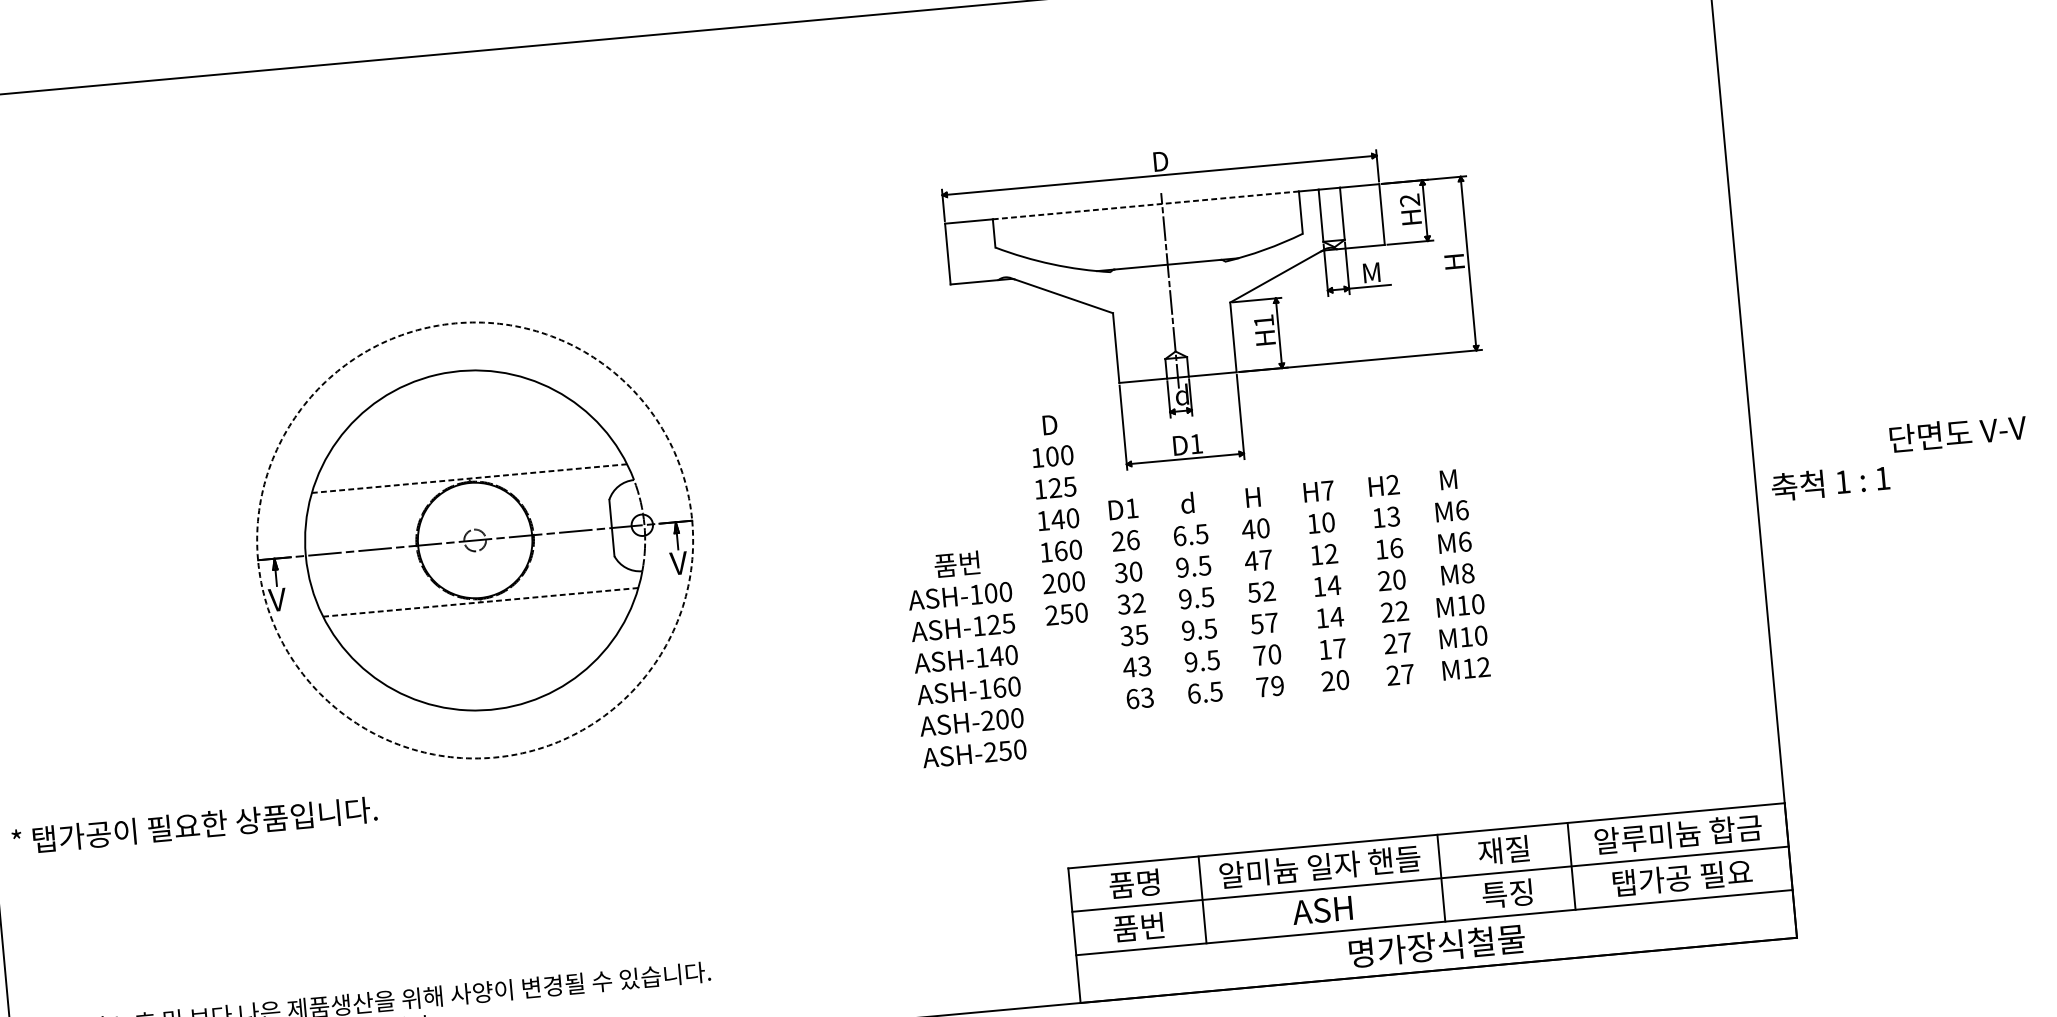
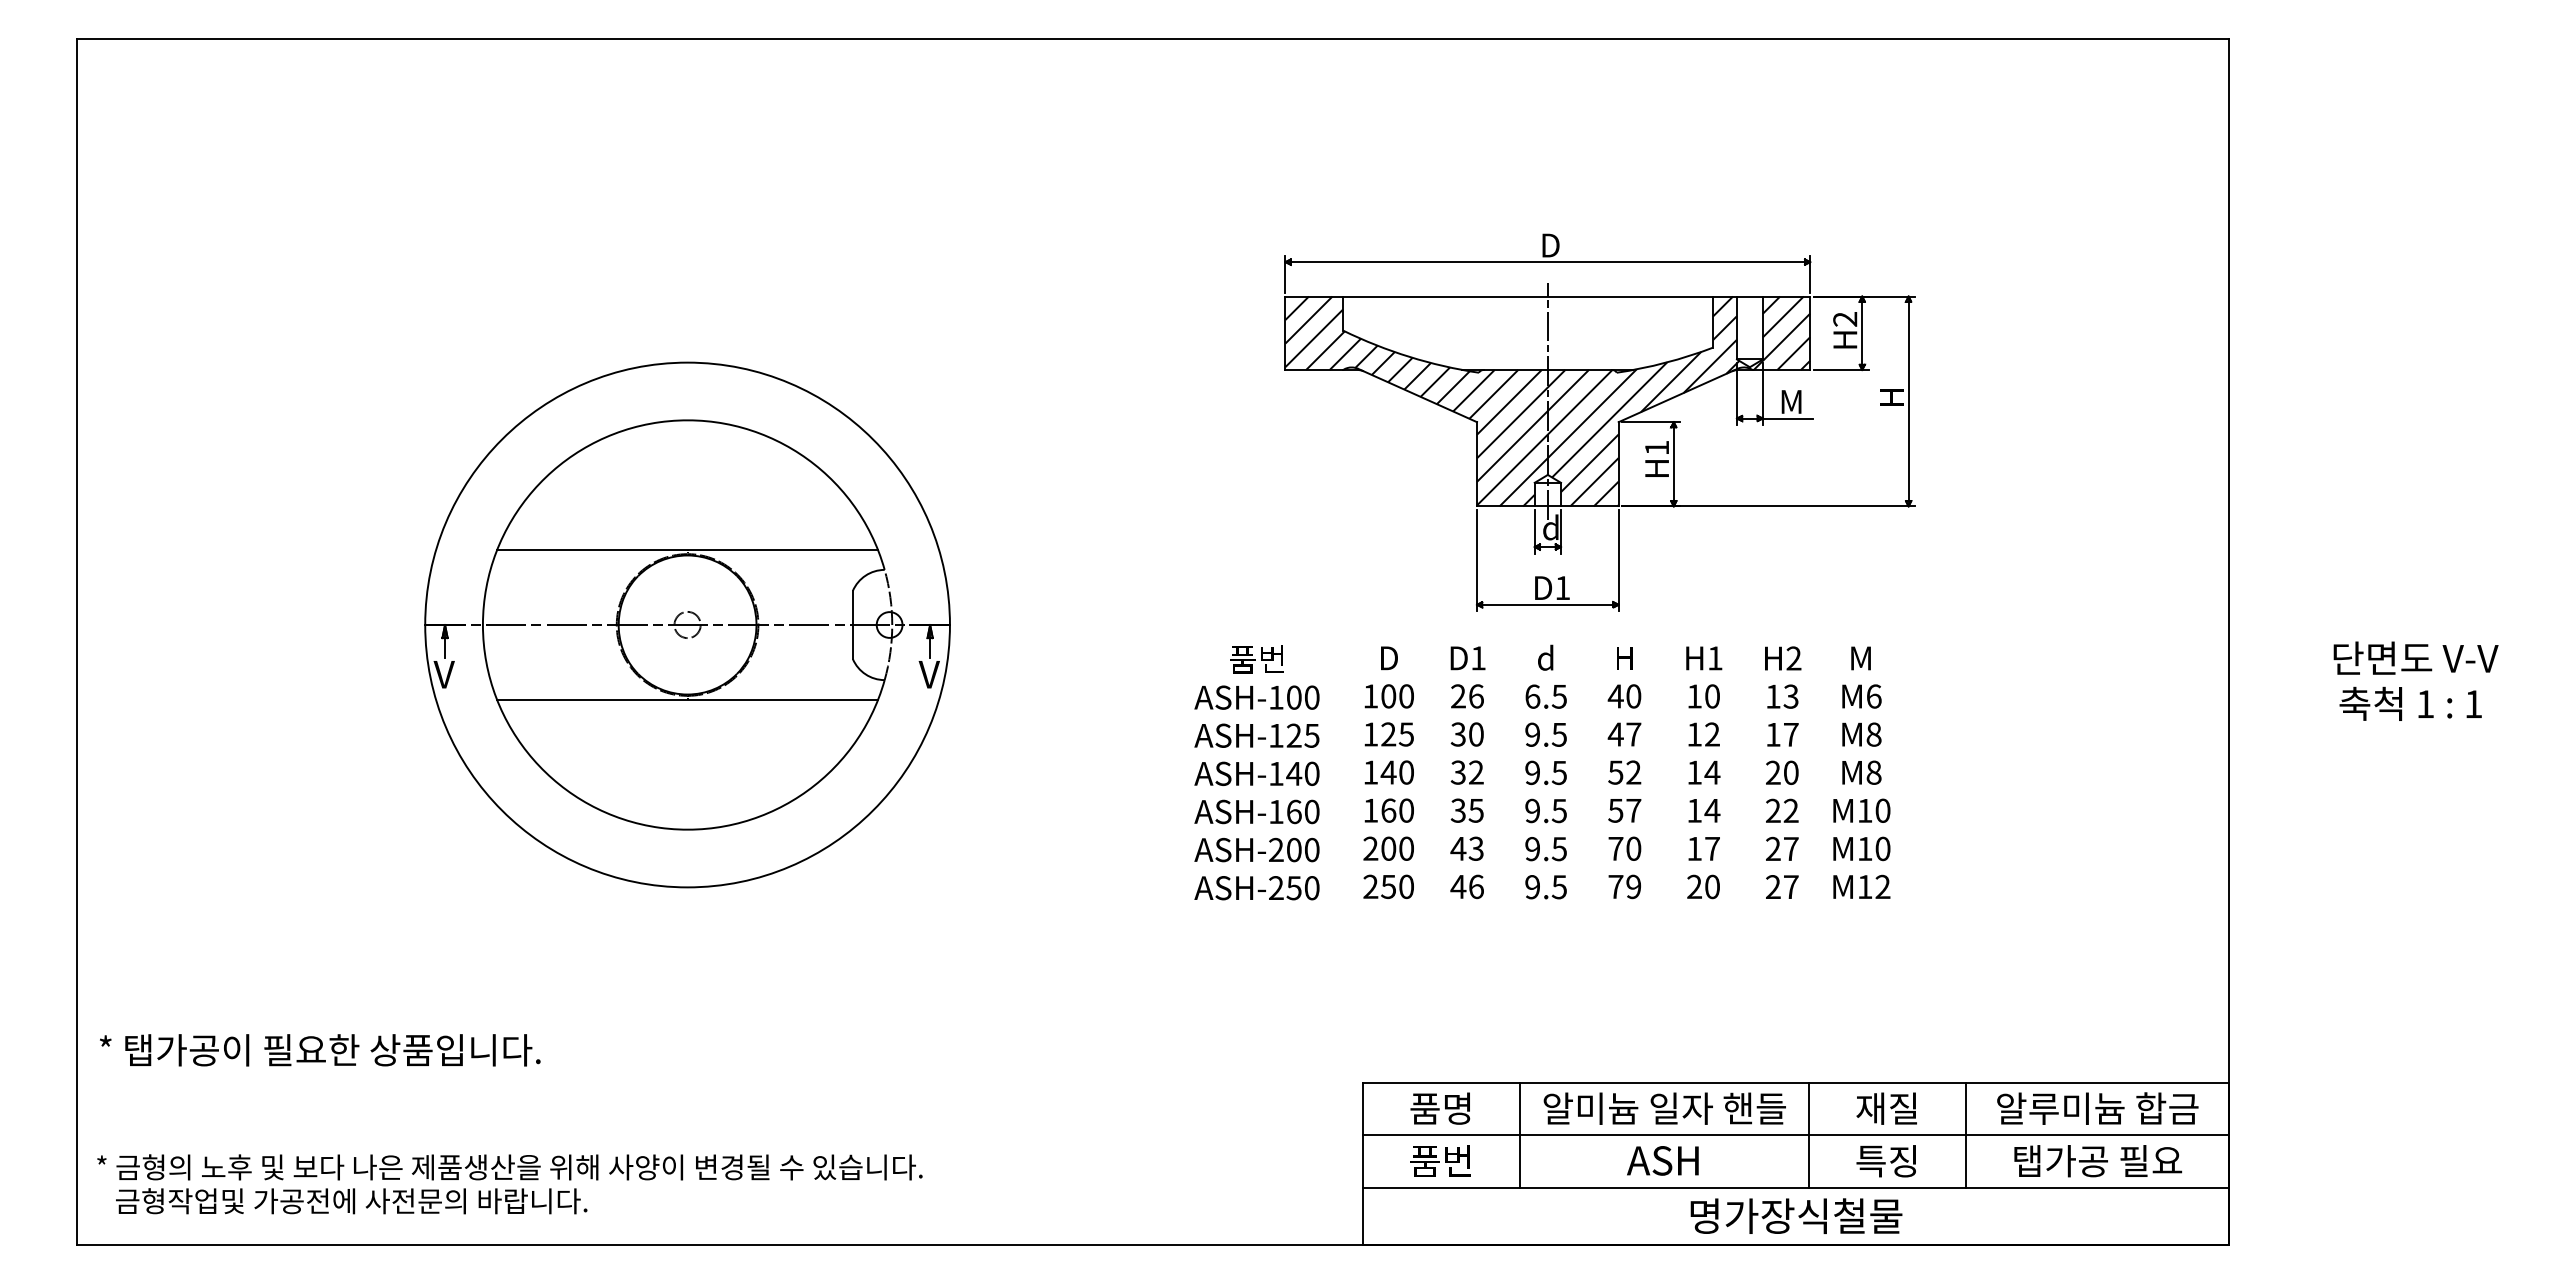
line: (1146, 205) -> (1528, 296), dashed -> solid
hatch: (1169, 290) -> (1547, 401), added
text: (1957, 432) -> (2415, 657), moved
line: (469, 478) -> (687, 550), dashed -> solid
text: (1830, 482) -> (2410, 703), moved
text: (1328, 490) -> (1715, 658), H7 -> H1
text: (1057, 519) -> (1388, 772), moved
circle: (475, 540) -> (687, 624), dashed -> solid
text: (1464, 541) -> (1873, 734), M6 -> M8
text: (1396, 547) -> (1791, 734), 16 -> 17
line: (480, 602) -> (687, 699), dashed -> solid
text: (965, 658) -> (1256, 772), moved
text: (1193, 694) -> (1532, 887), 6.5 -> 9.5
text: (1139, 698) -> (1466, 886), 63 -> 46
text: (194, 825) -> (320, 1050), moved

